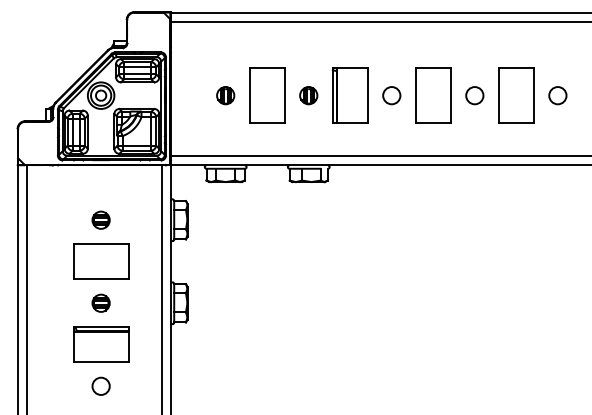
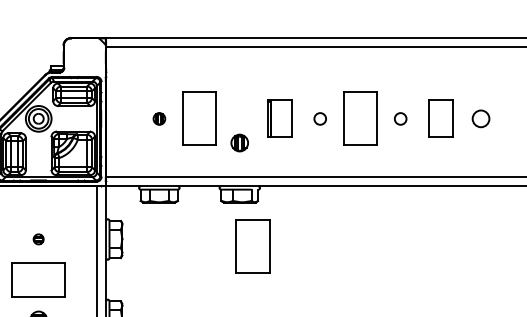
part: (225, 95) -> (159, 118), size x0.7
part: (308, 95) -> (239, 142), moved
part: (349, 95) -> (279, 118), size x0.7
circle: (391, 95) -> (319, 118), size x0.7
circle: (474, 95) -> (400, 118), size x0.7
part: (516, 95) -> (440, 118), size x0.7
part: (100, 219) -> (38, 238), size x0.6
part: (322, 227) -> (253, 246), added

